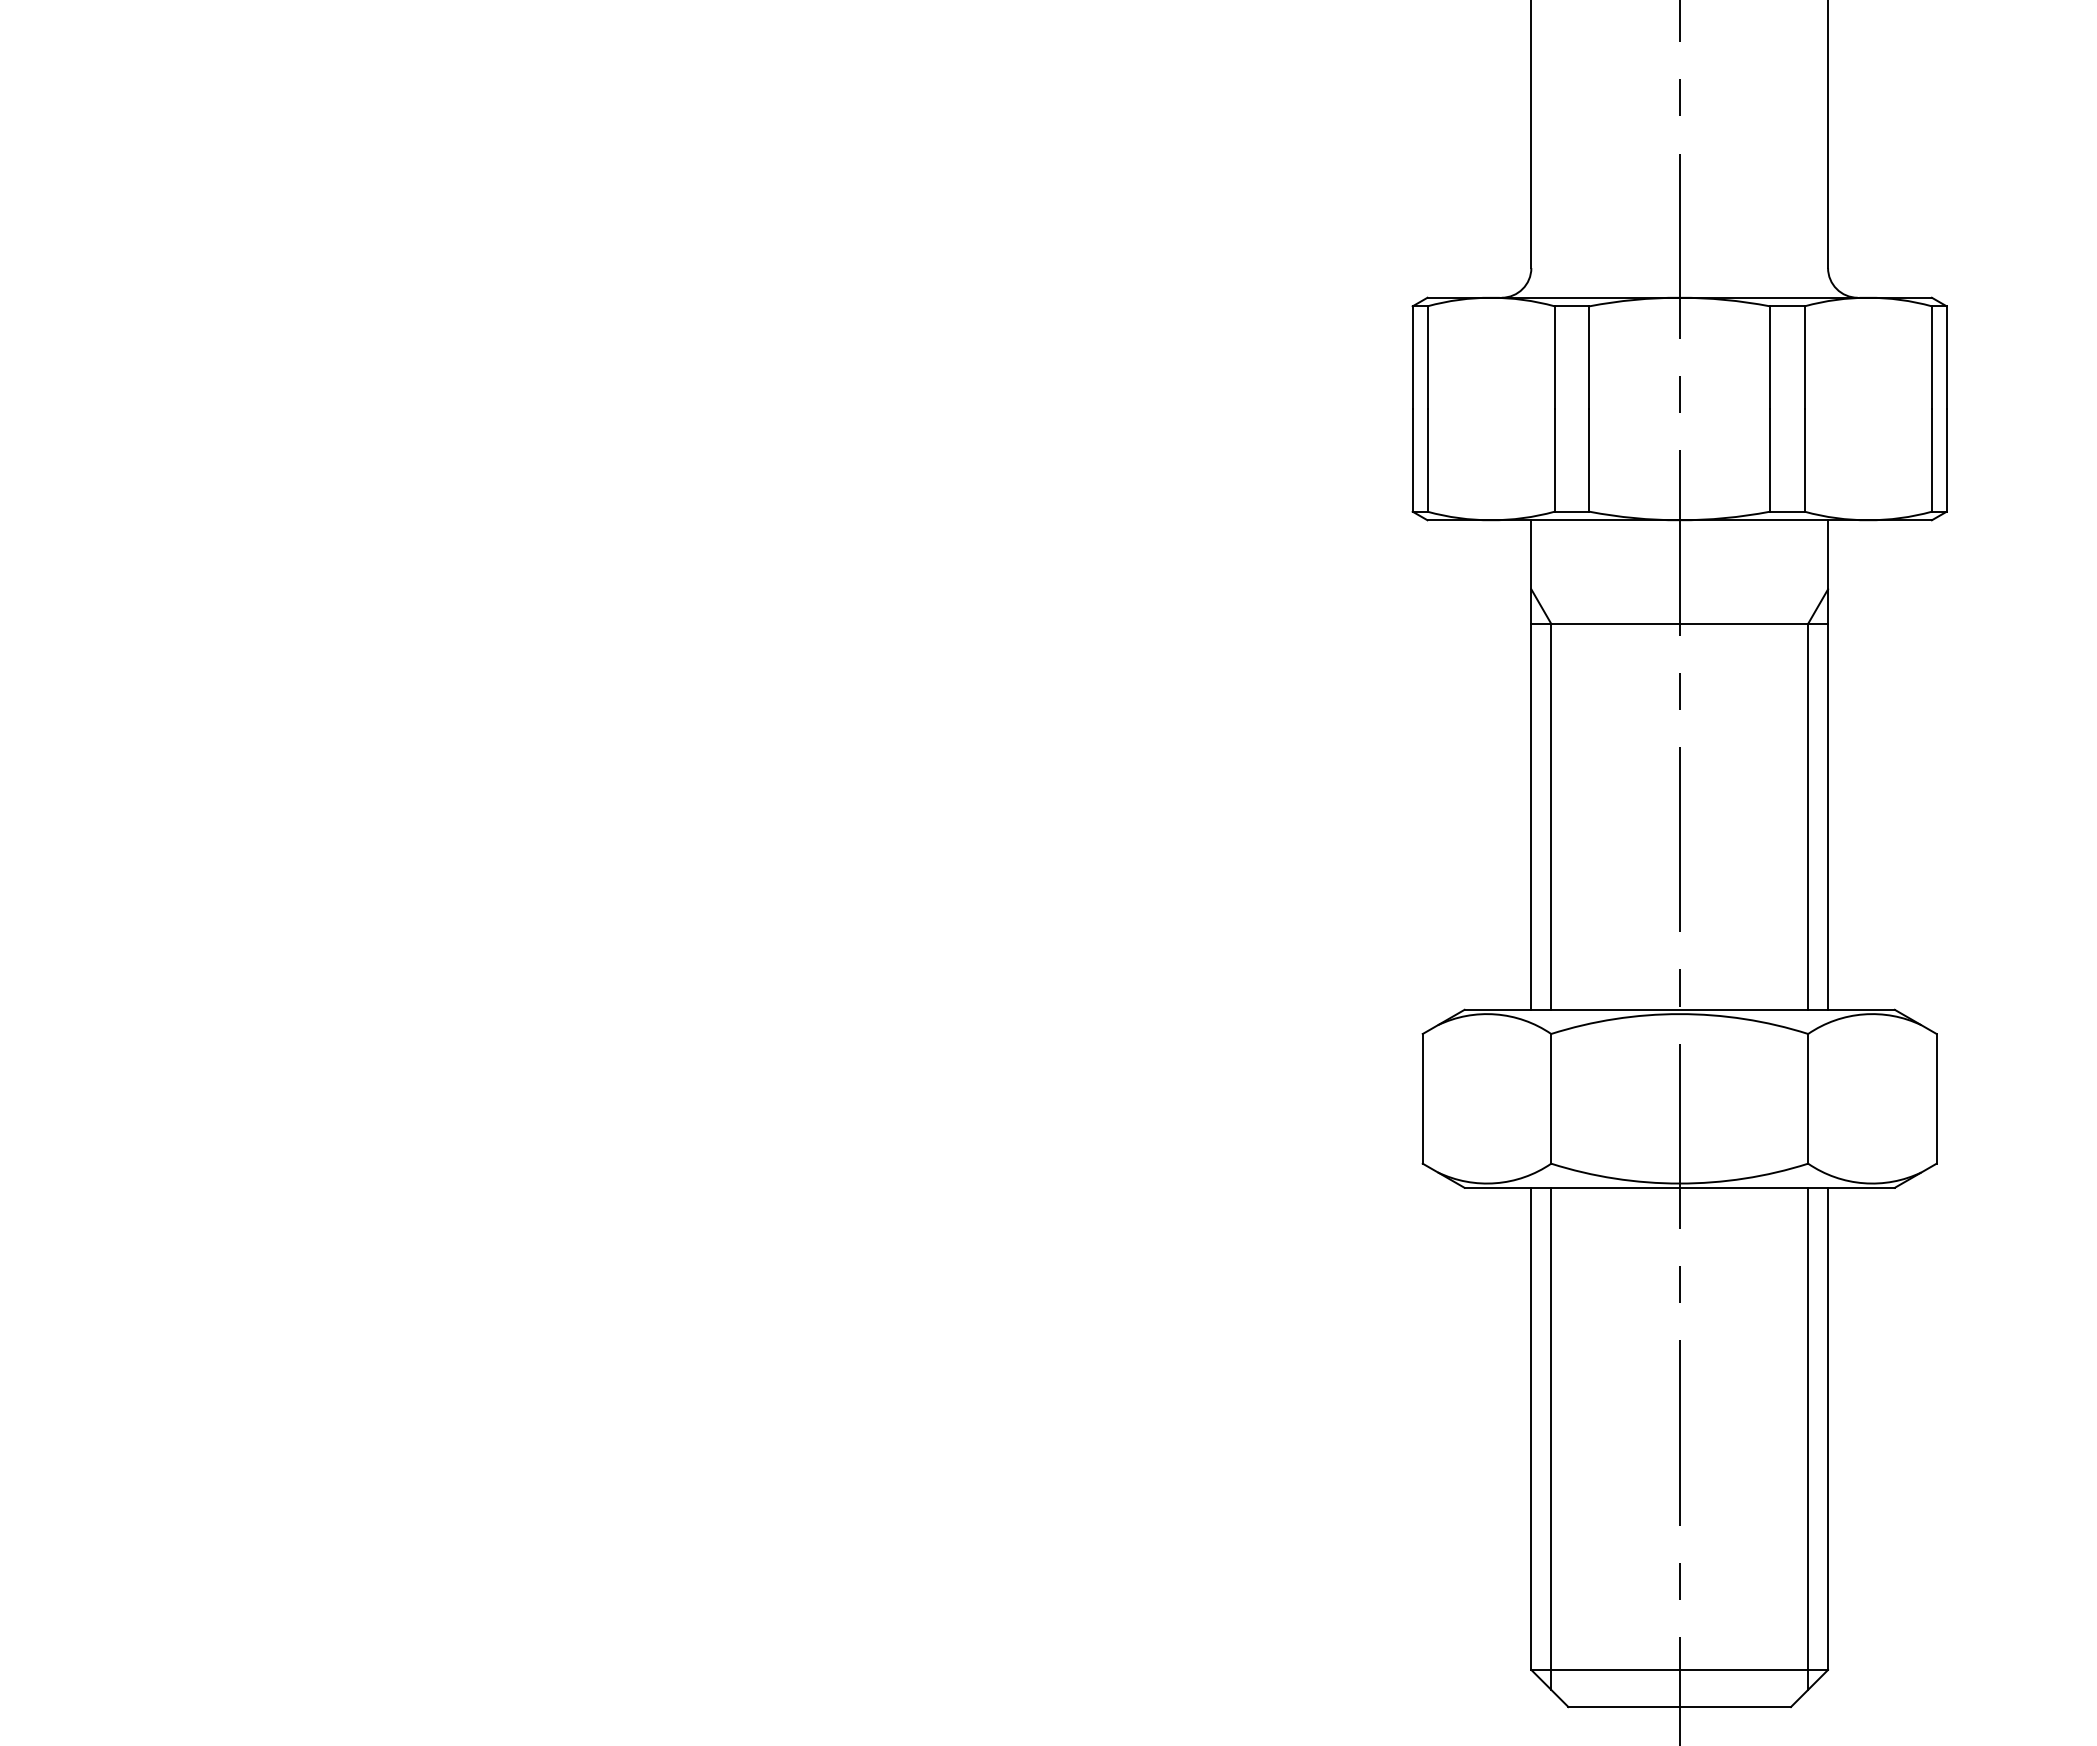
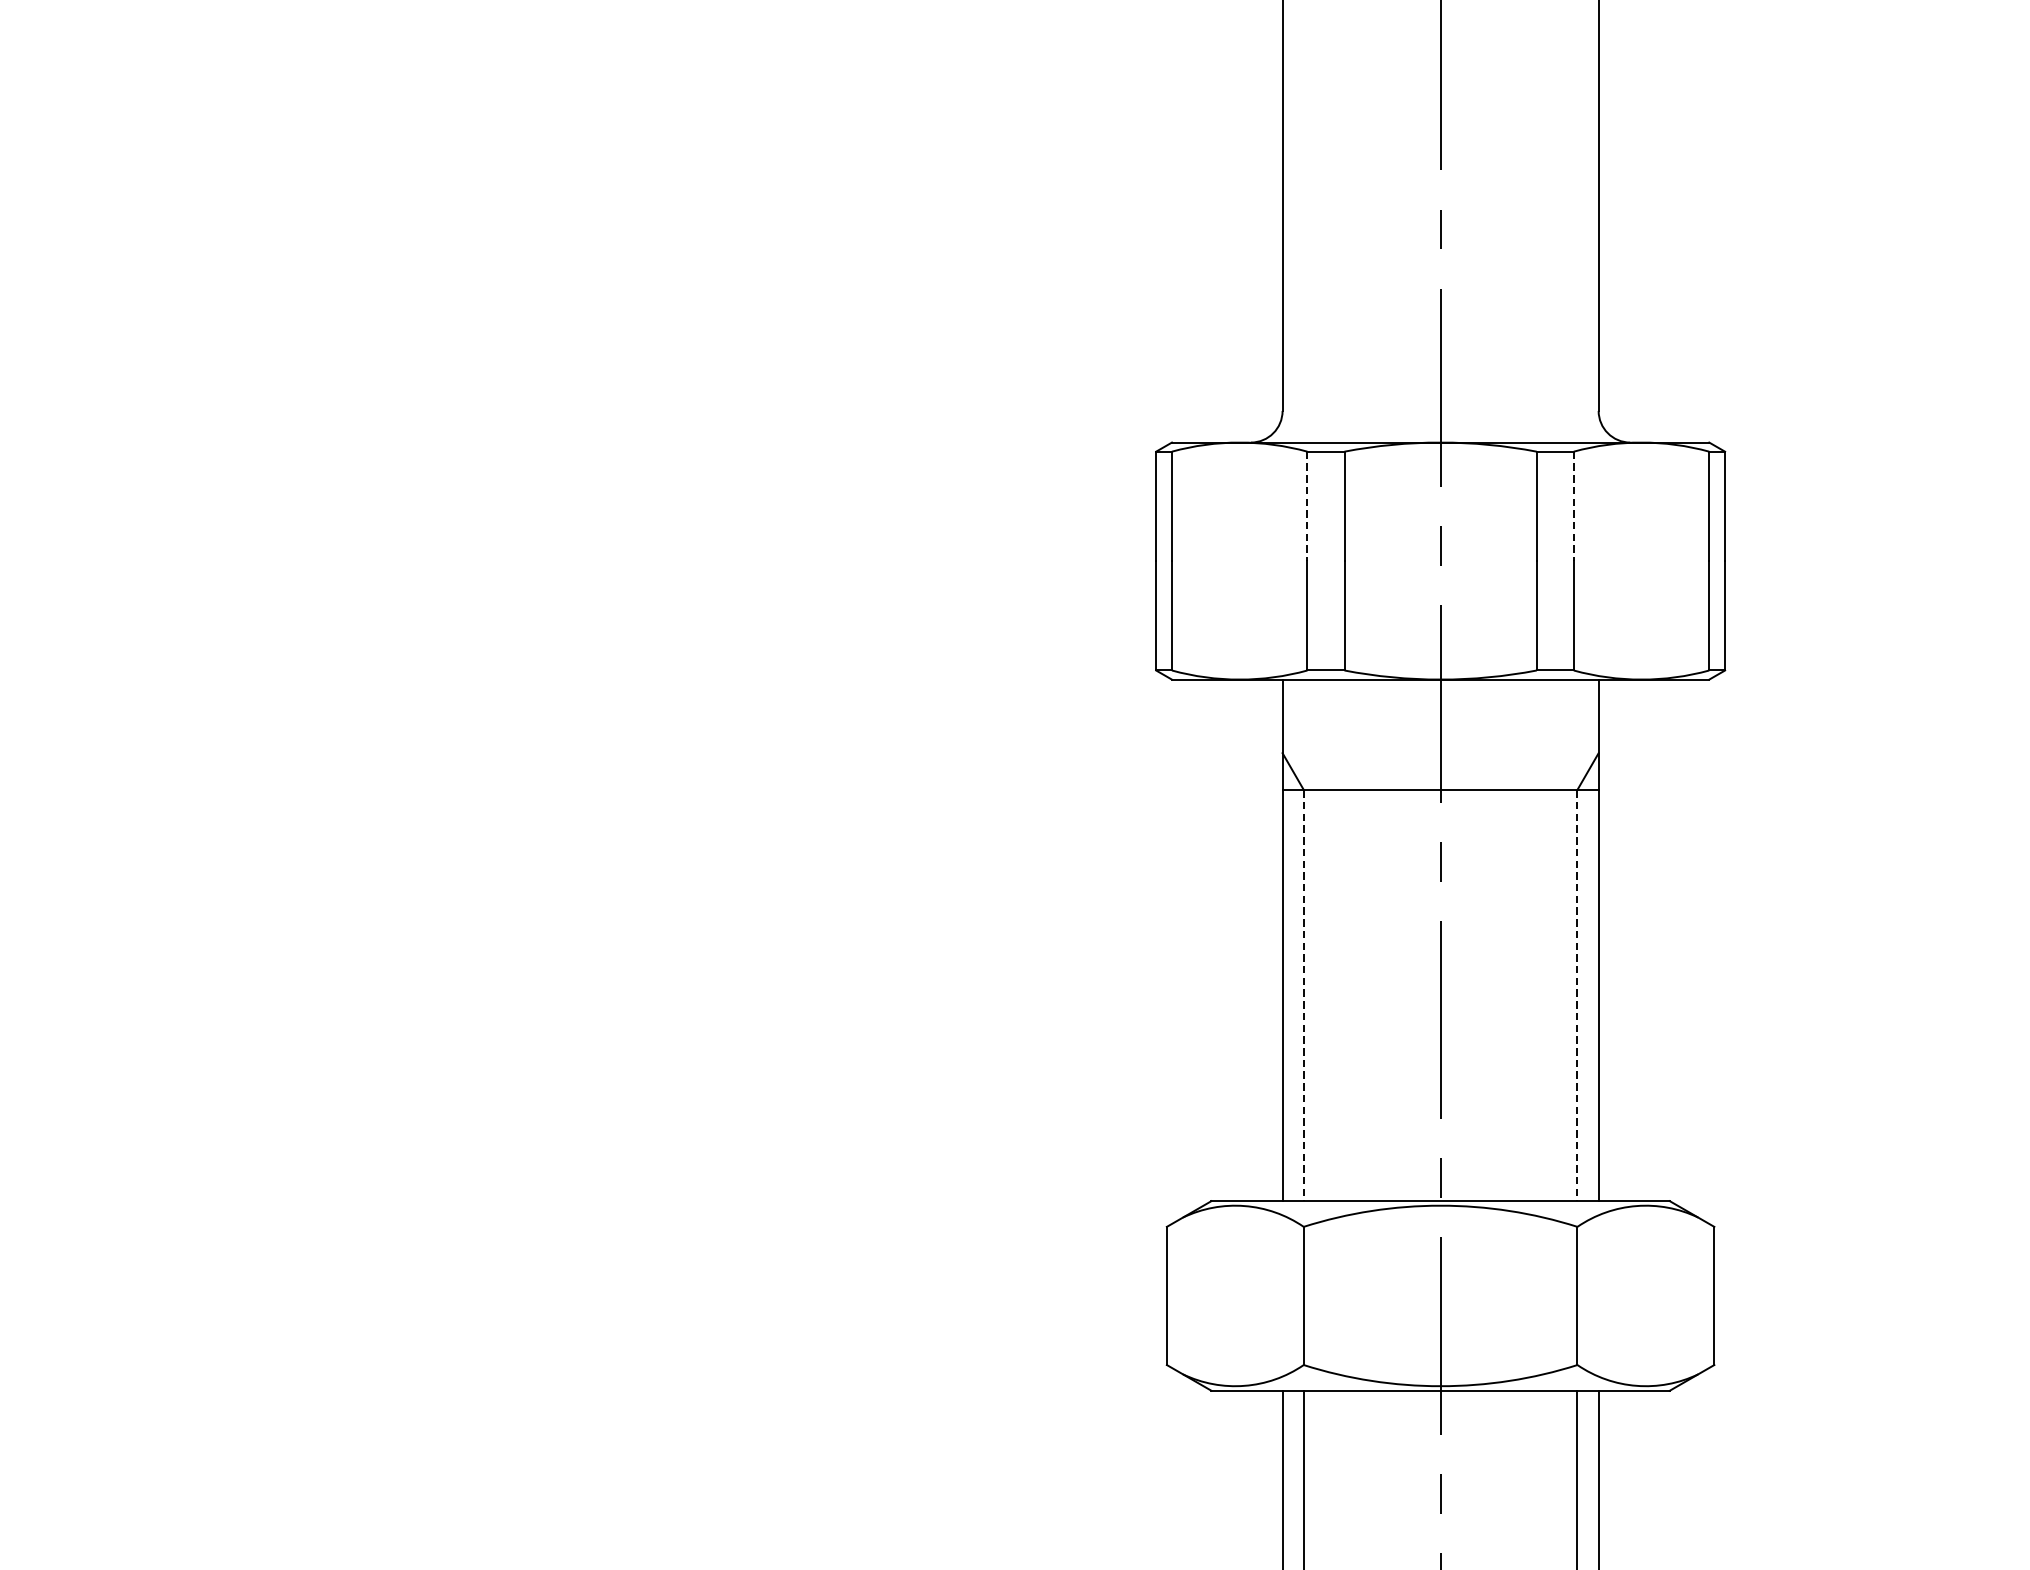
line: (1554, 358) -> (1307, 507), solid -> dashed
line: (1804, 358) -> (1573, 507), solid -> dashed
line: (1551, 816) -> (1304, 995), solid -> dashed
line: (1807, 816) -> (1576, 995), solid -> dashed

